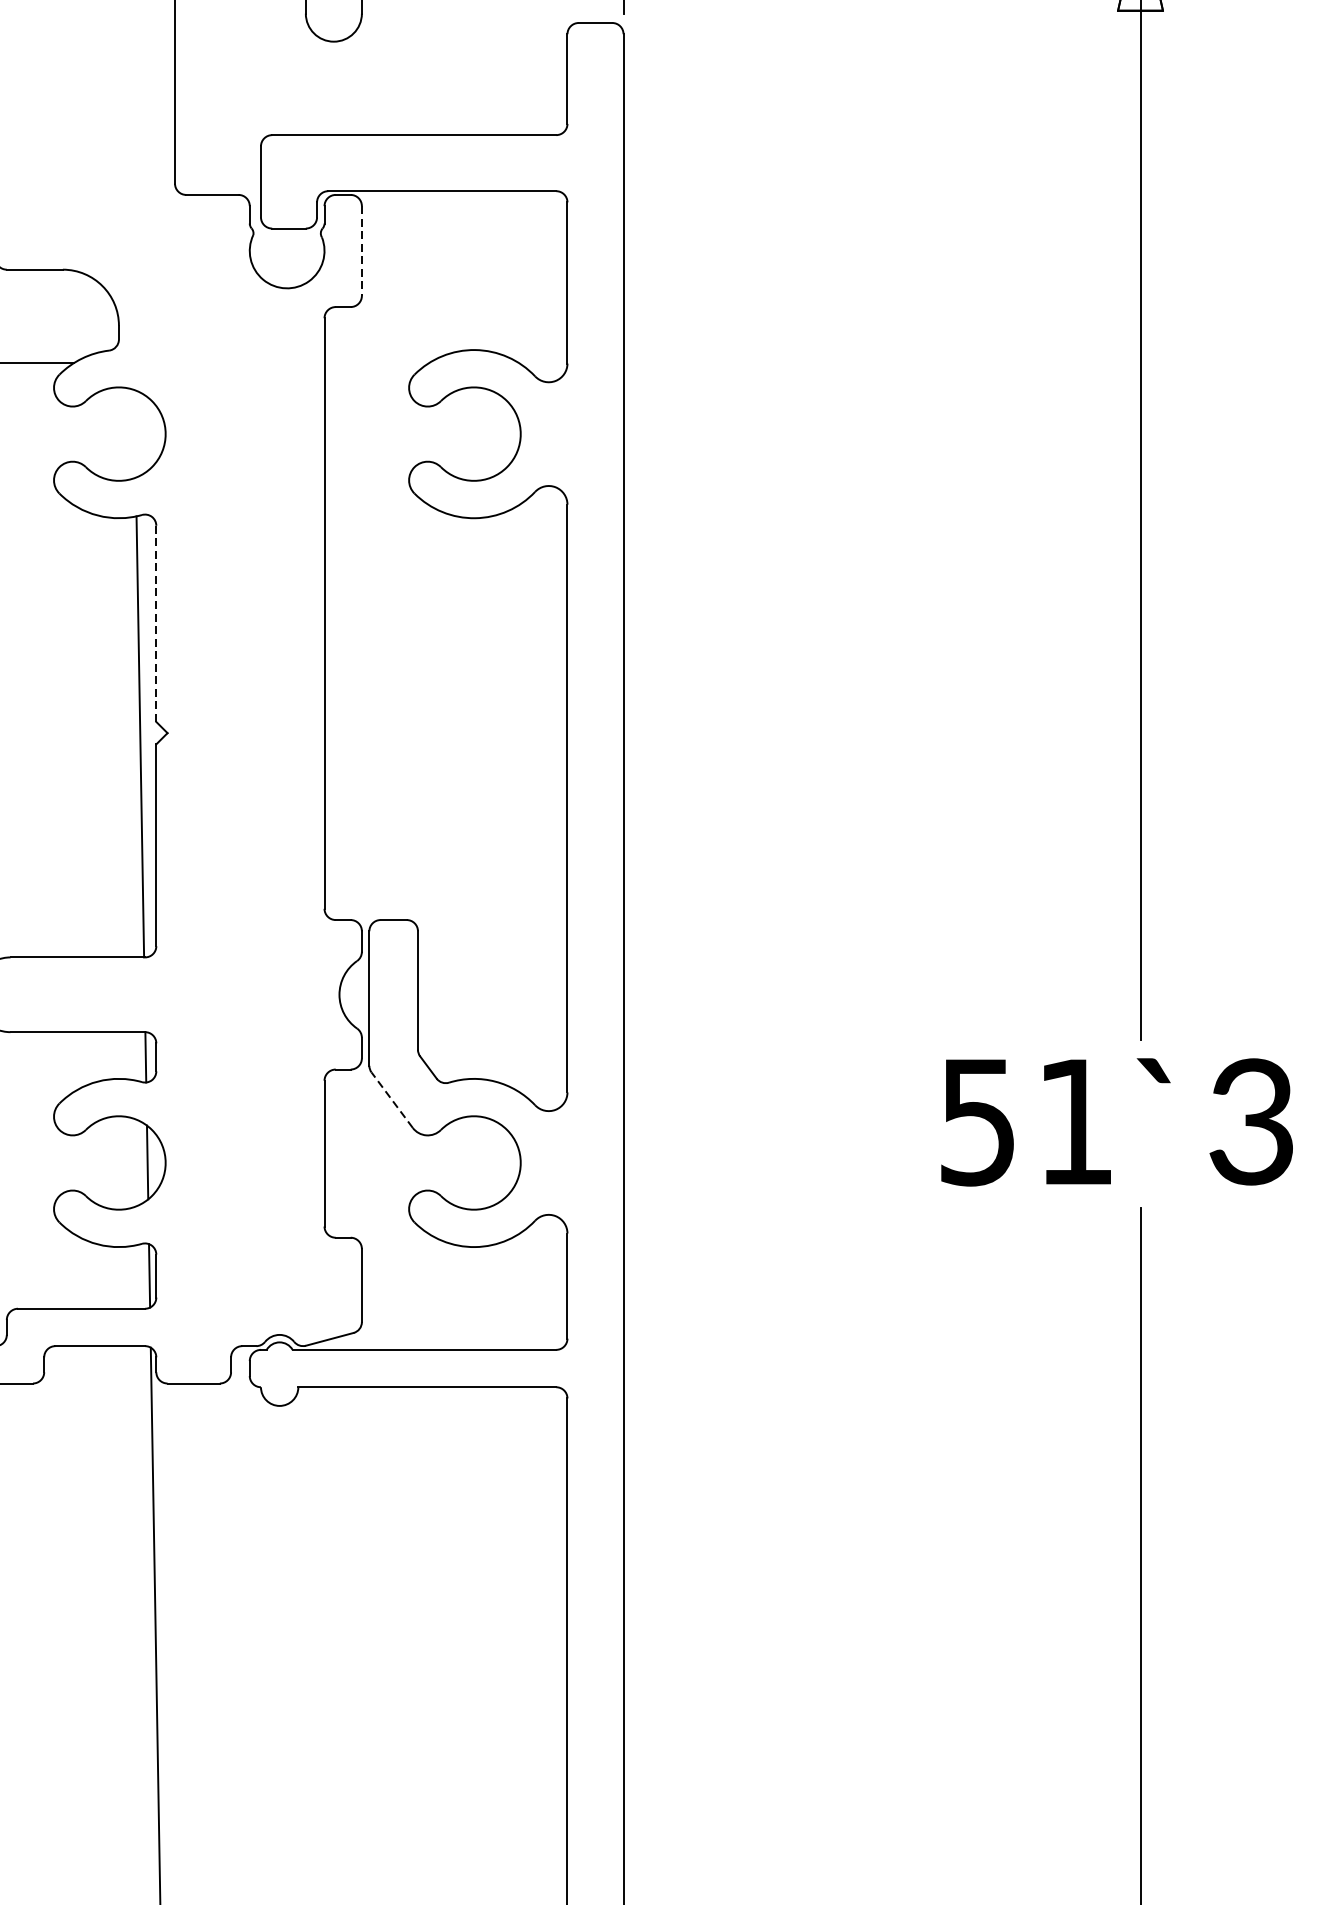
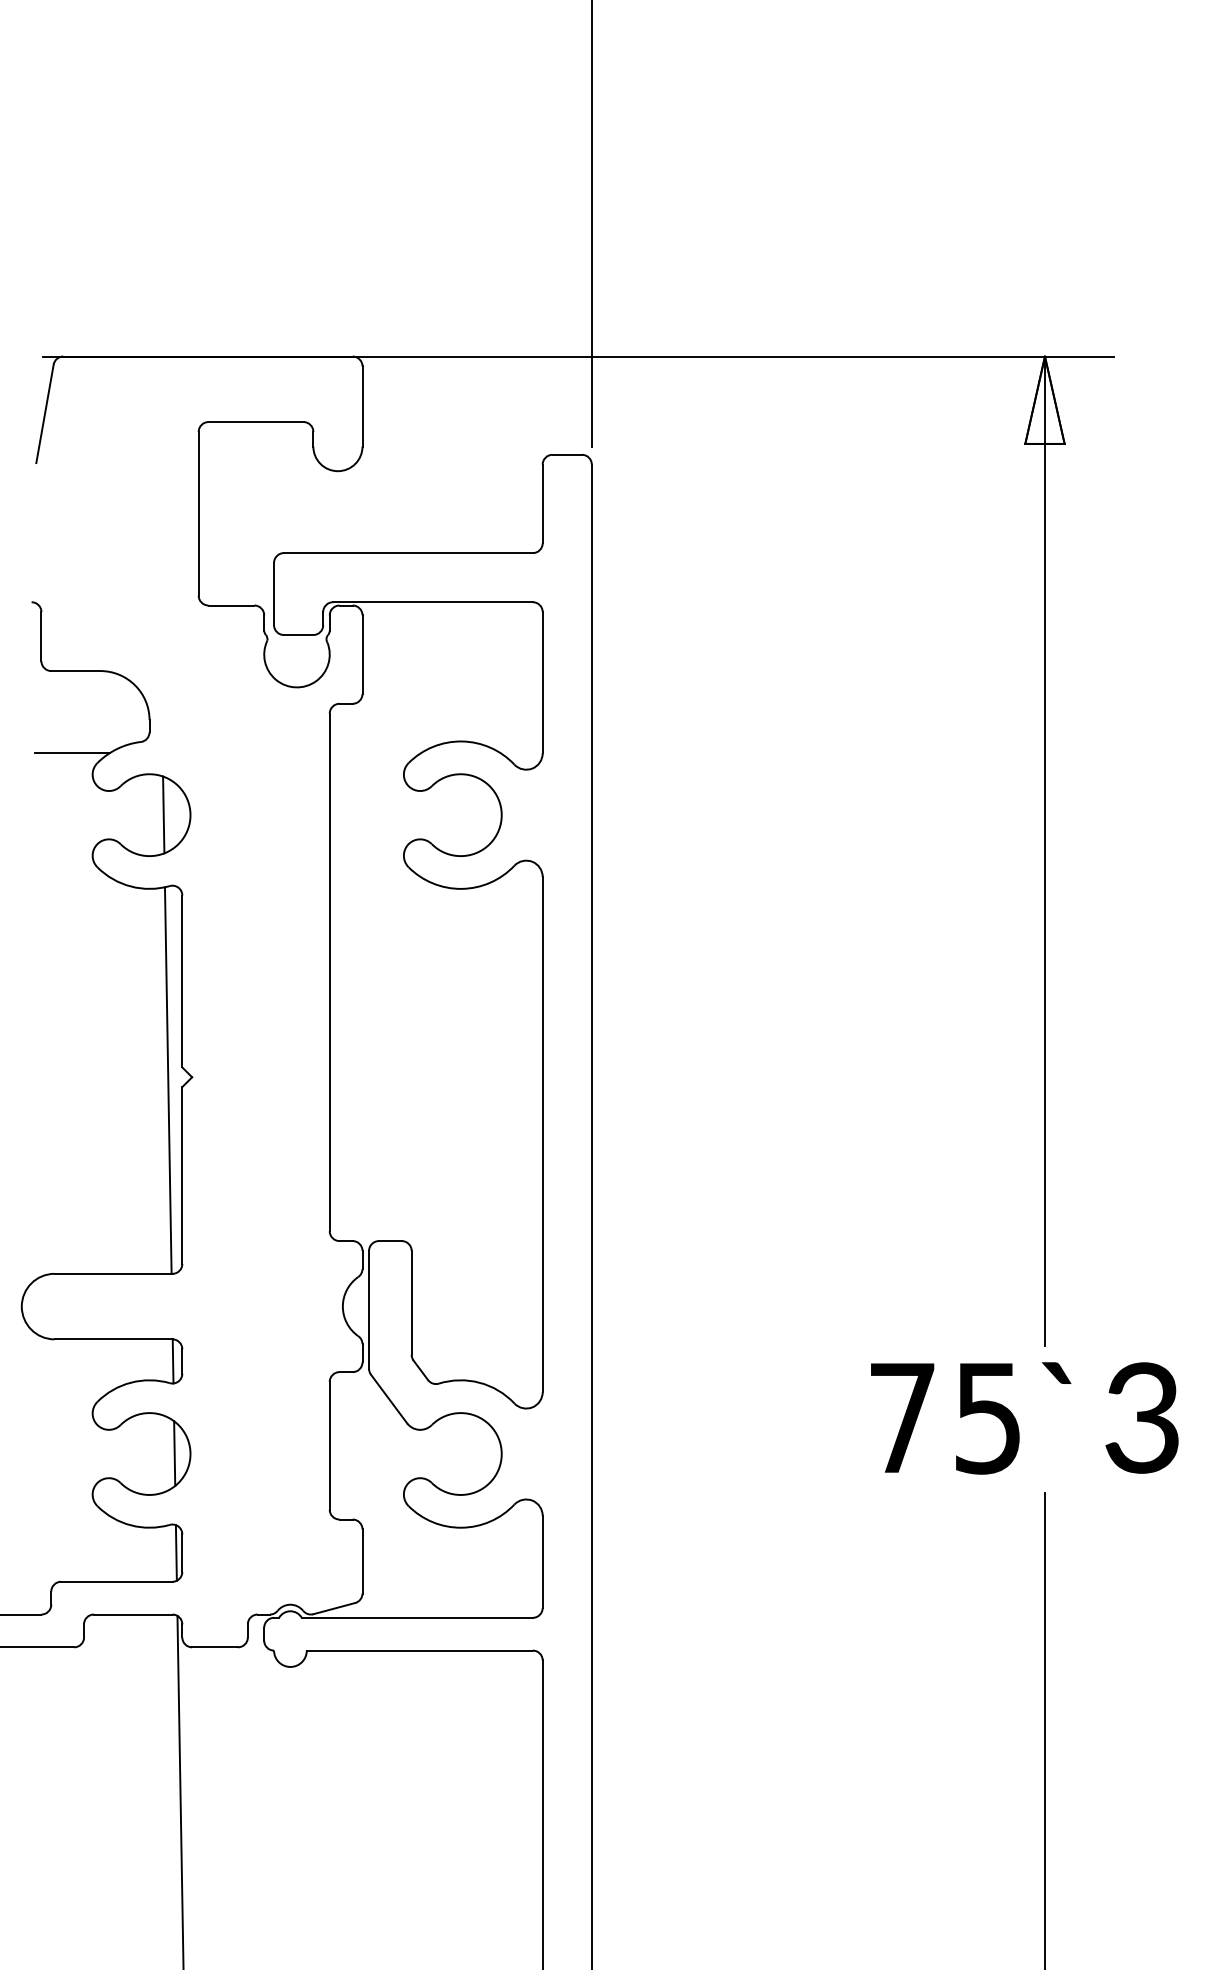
line: (361, 251) -> (362, 655), dashed -> solid
line: (134, 433) -> (163, 814), added
line: (156, 623) -> (182, 981), dashed -> solid
line: (391, 1099) -> (388, 1398), dashed -> solid
text: (1025, 1122) -> (944, 1418), 51 -> 75

